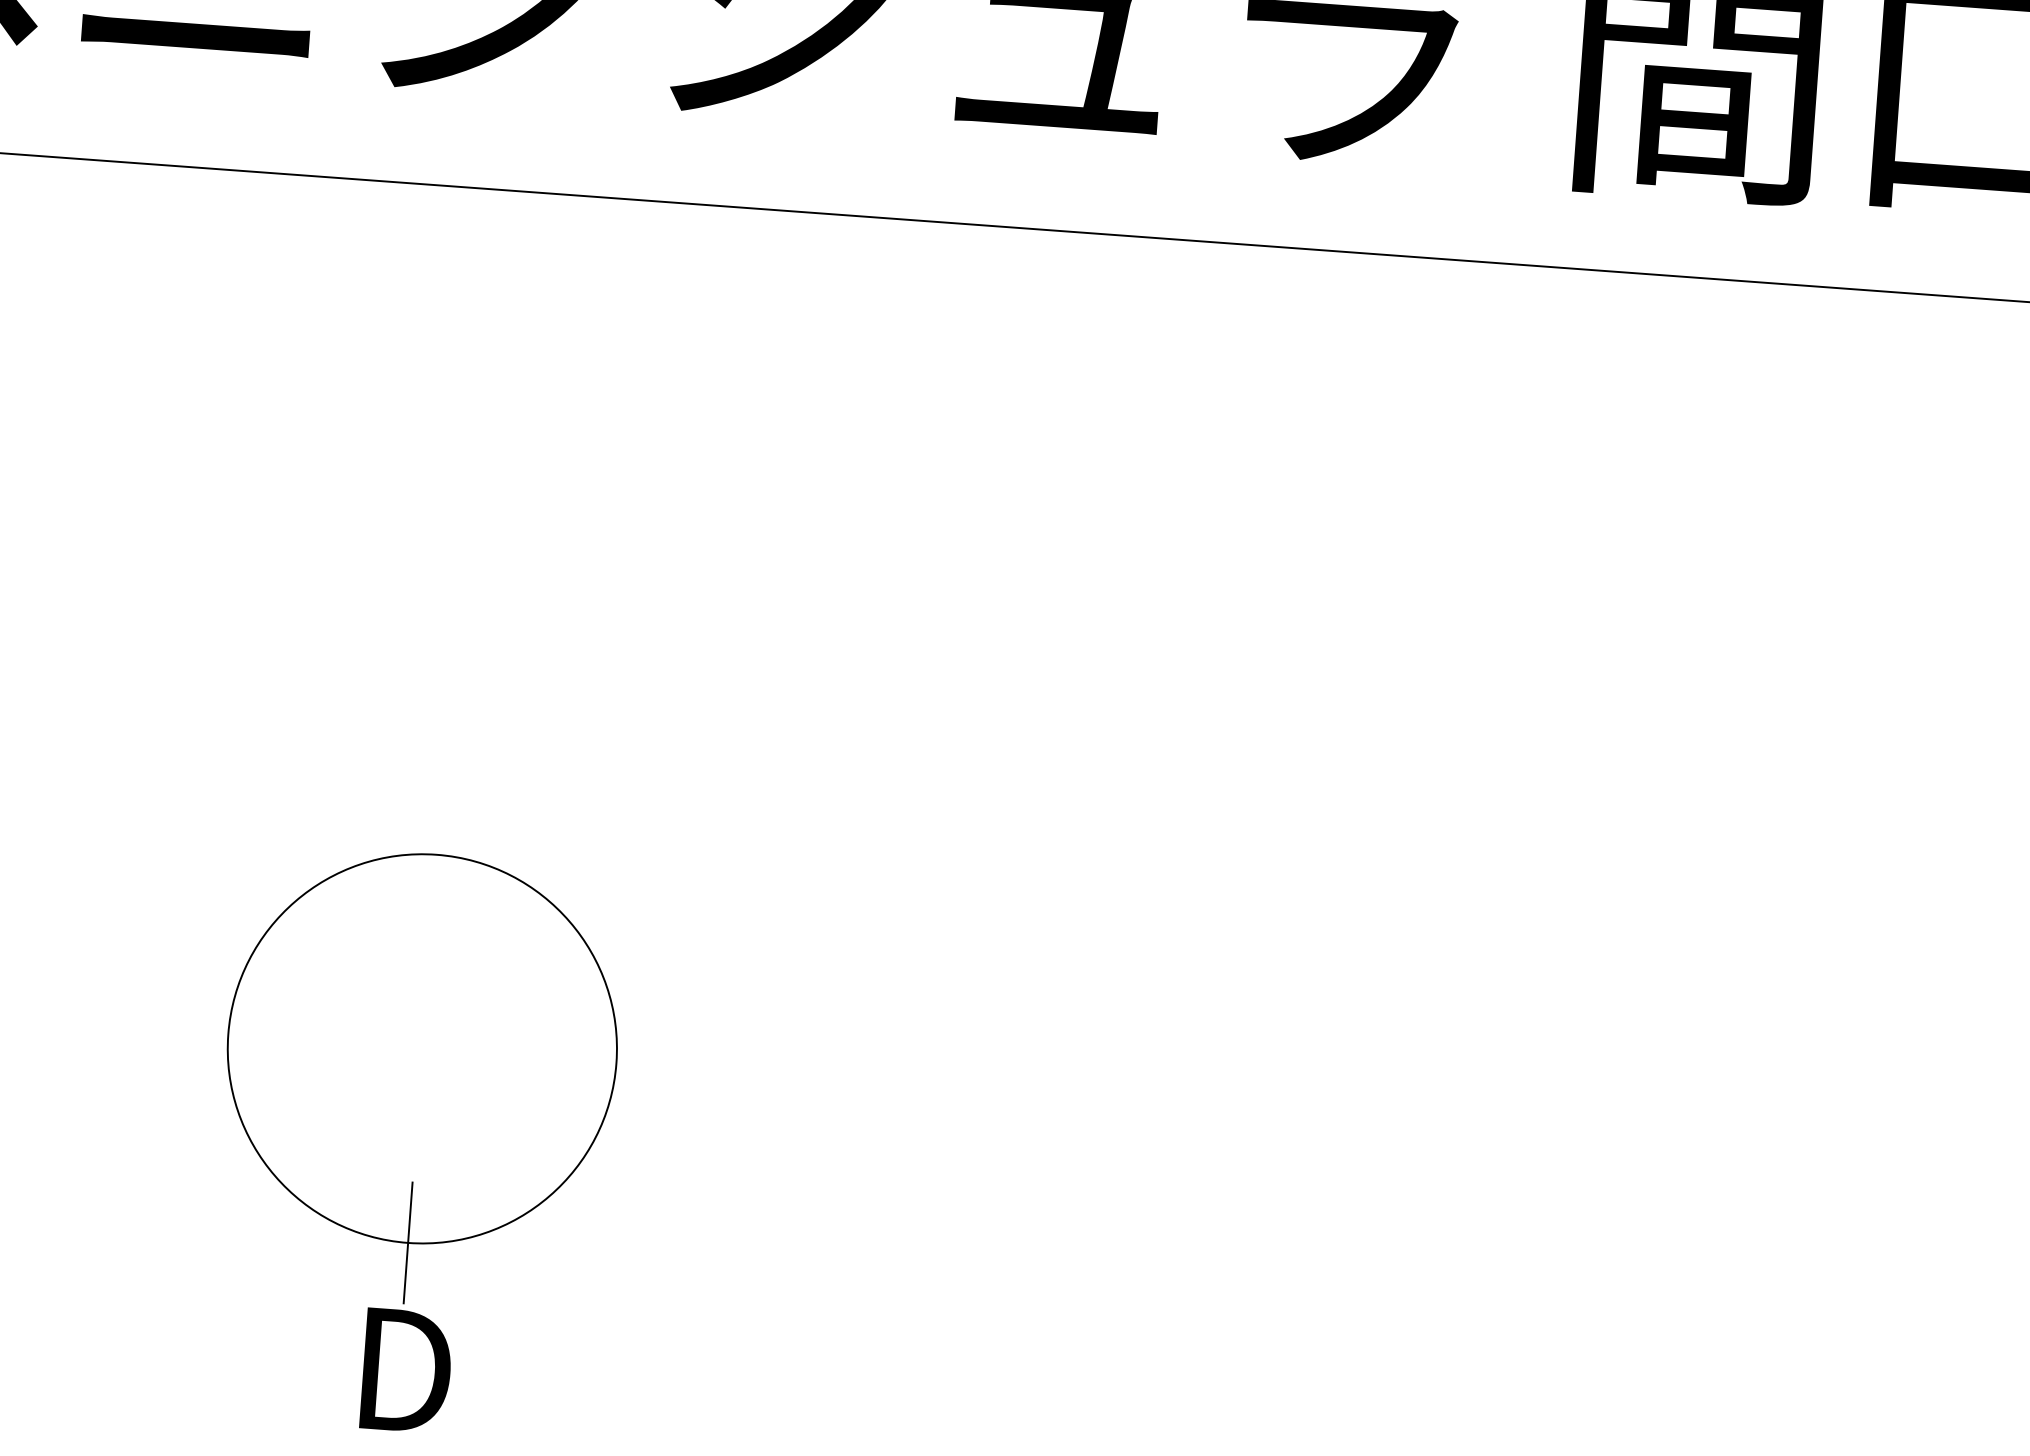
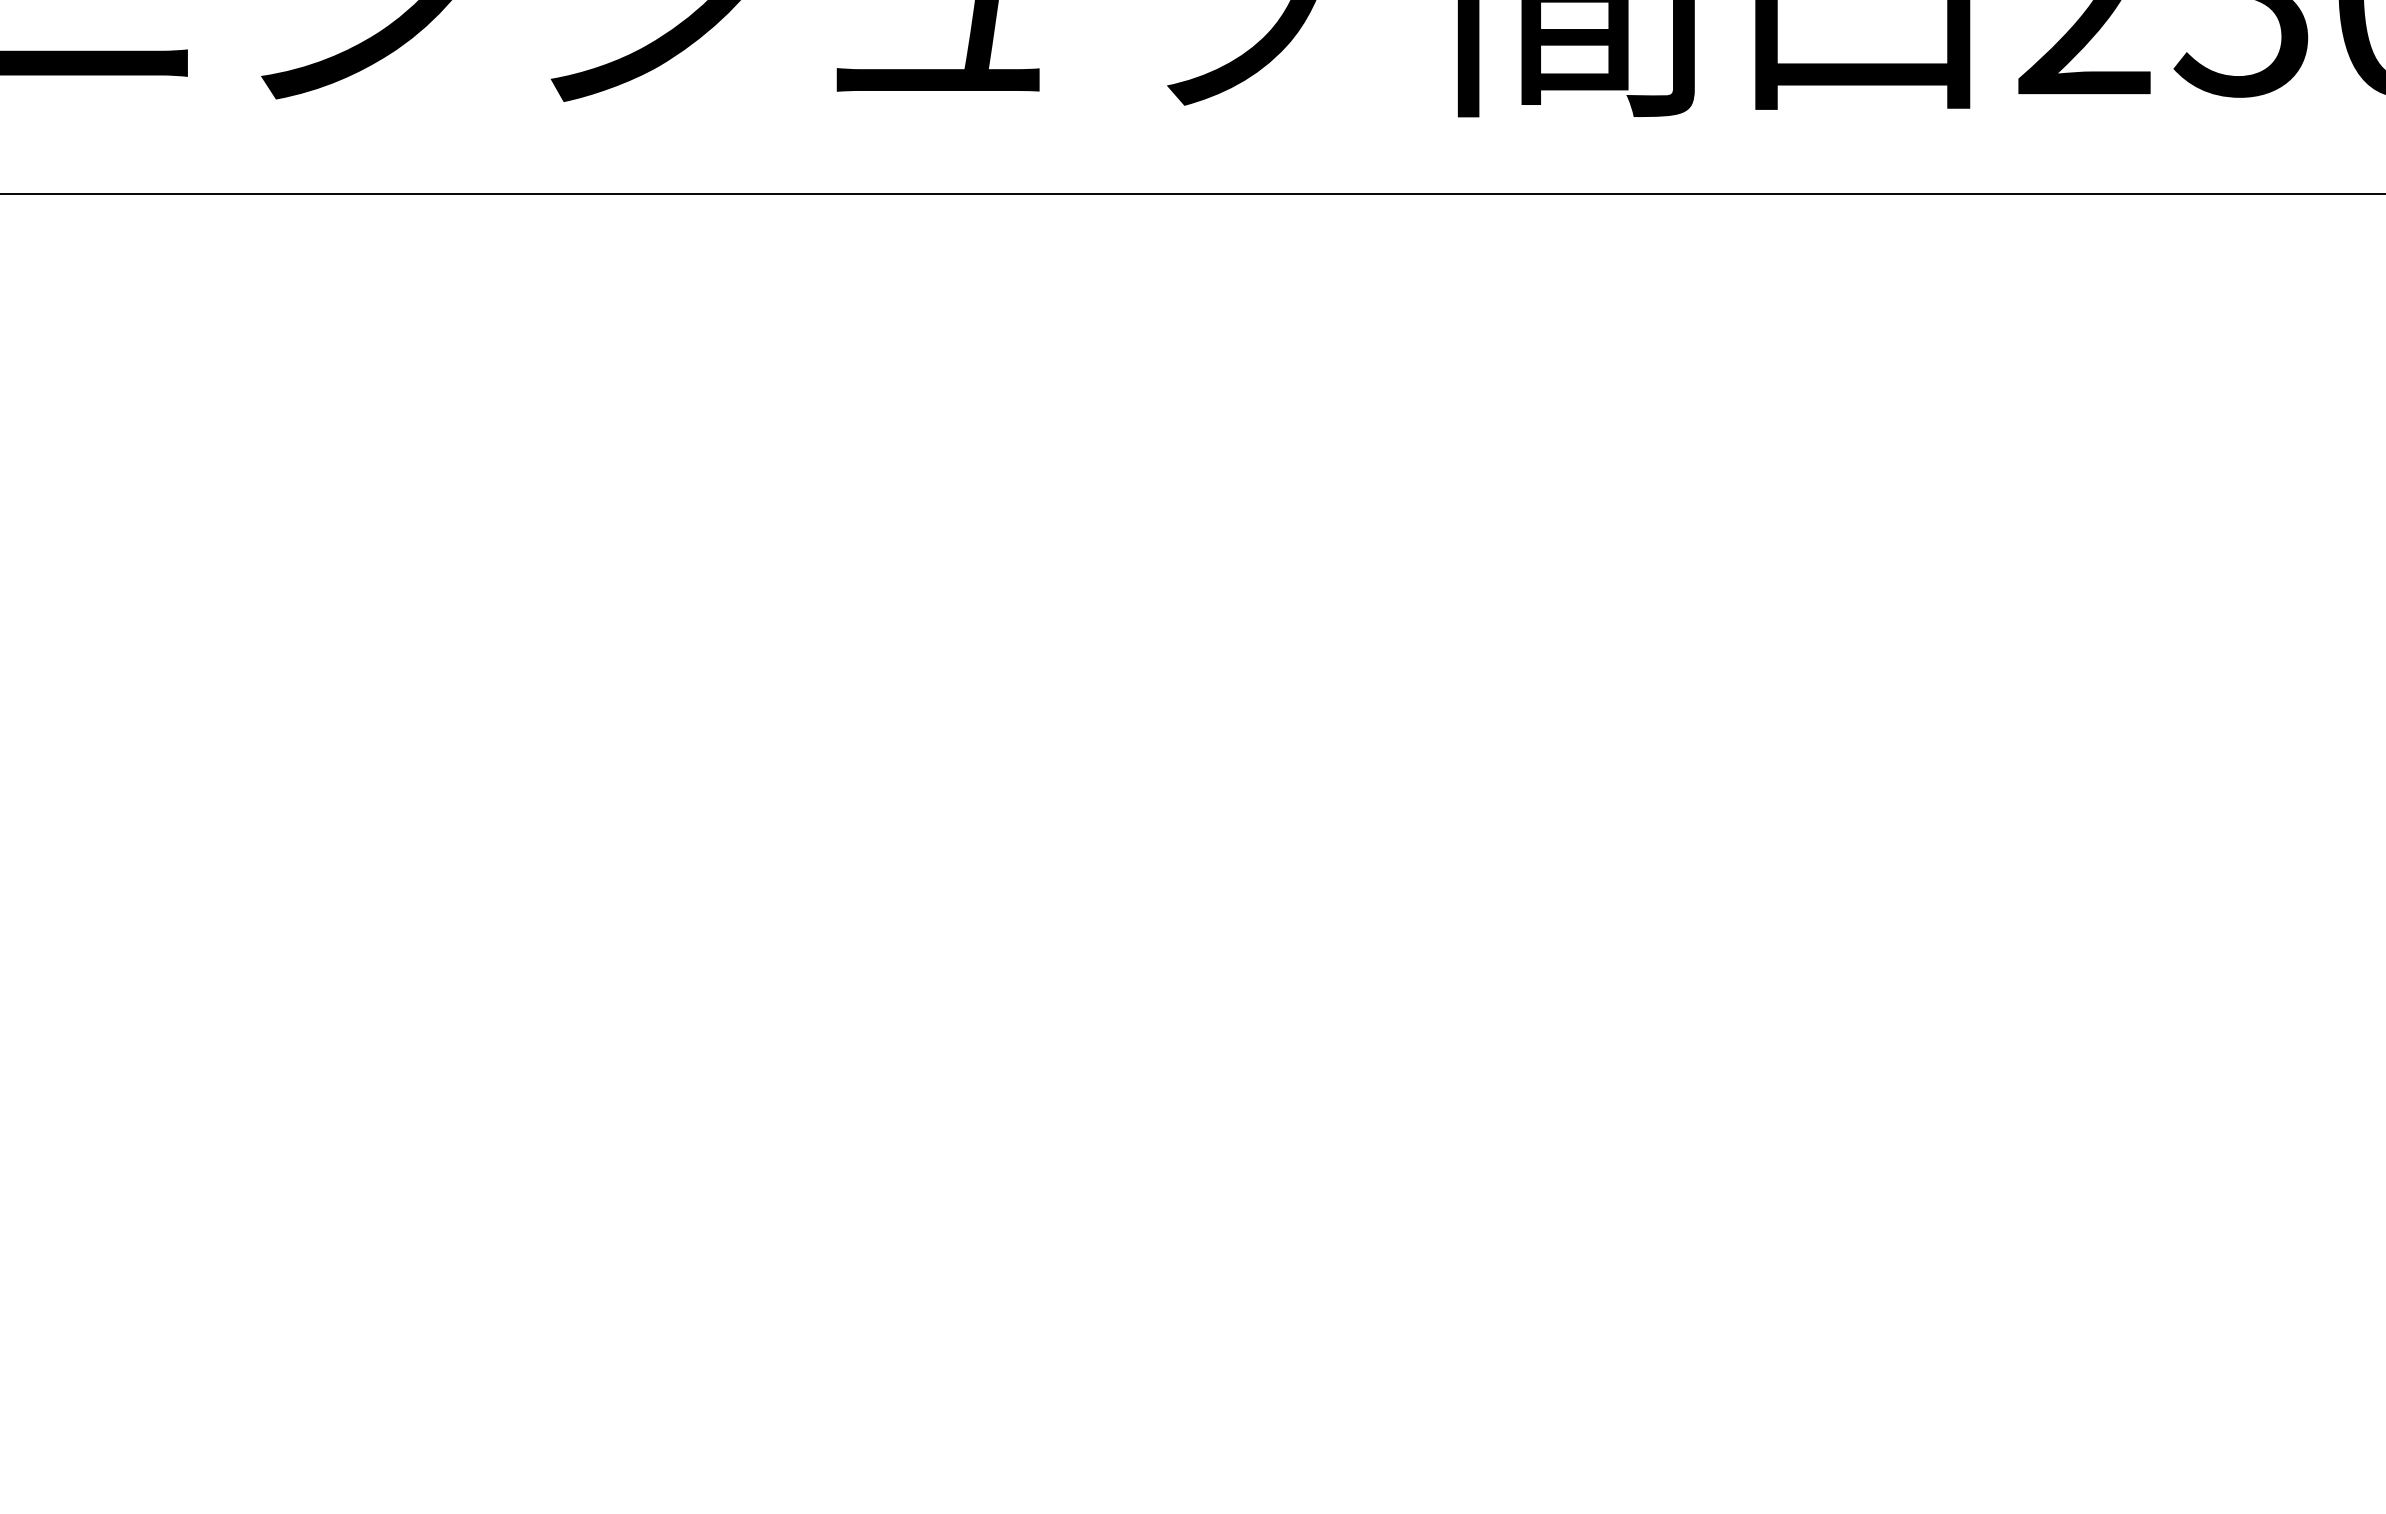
part: (414, 1142) -> (373, 1150), removed

